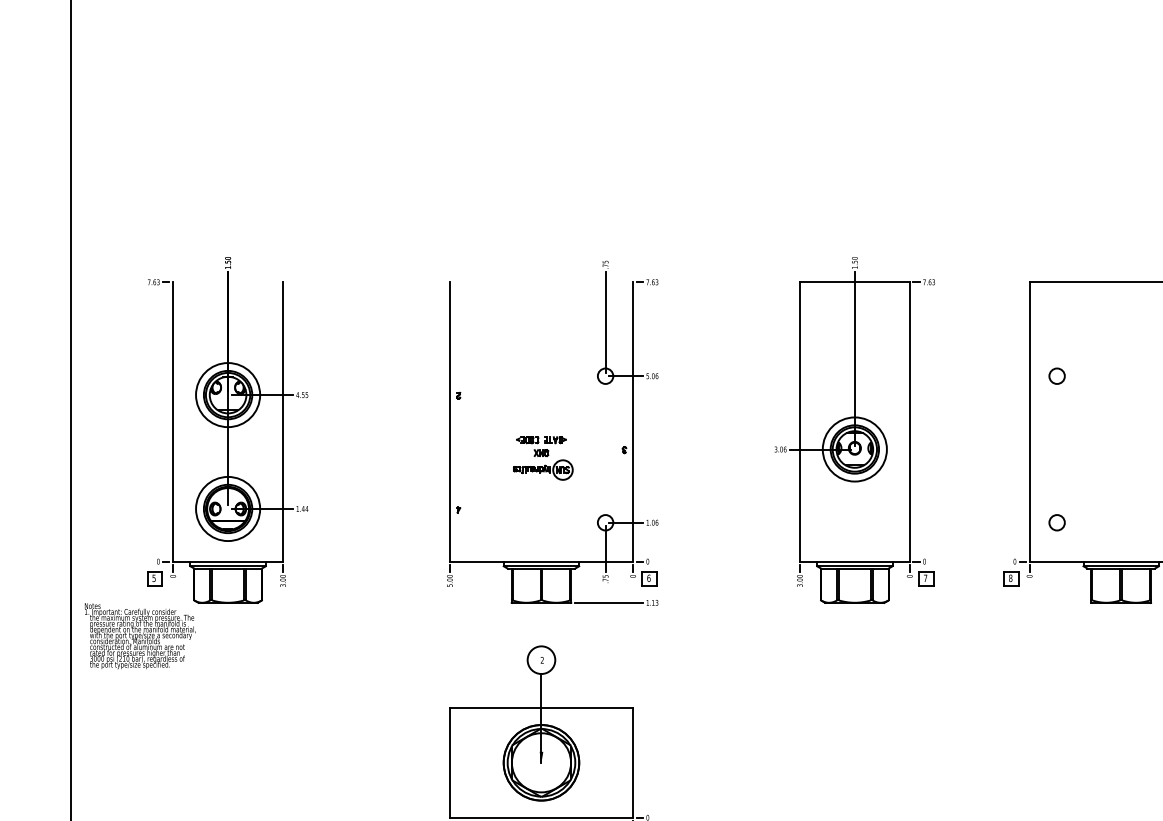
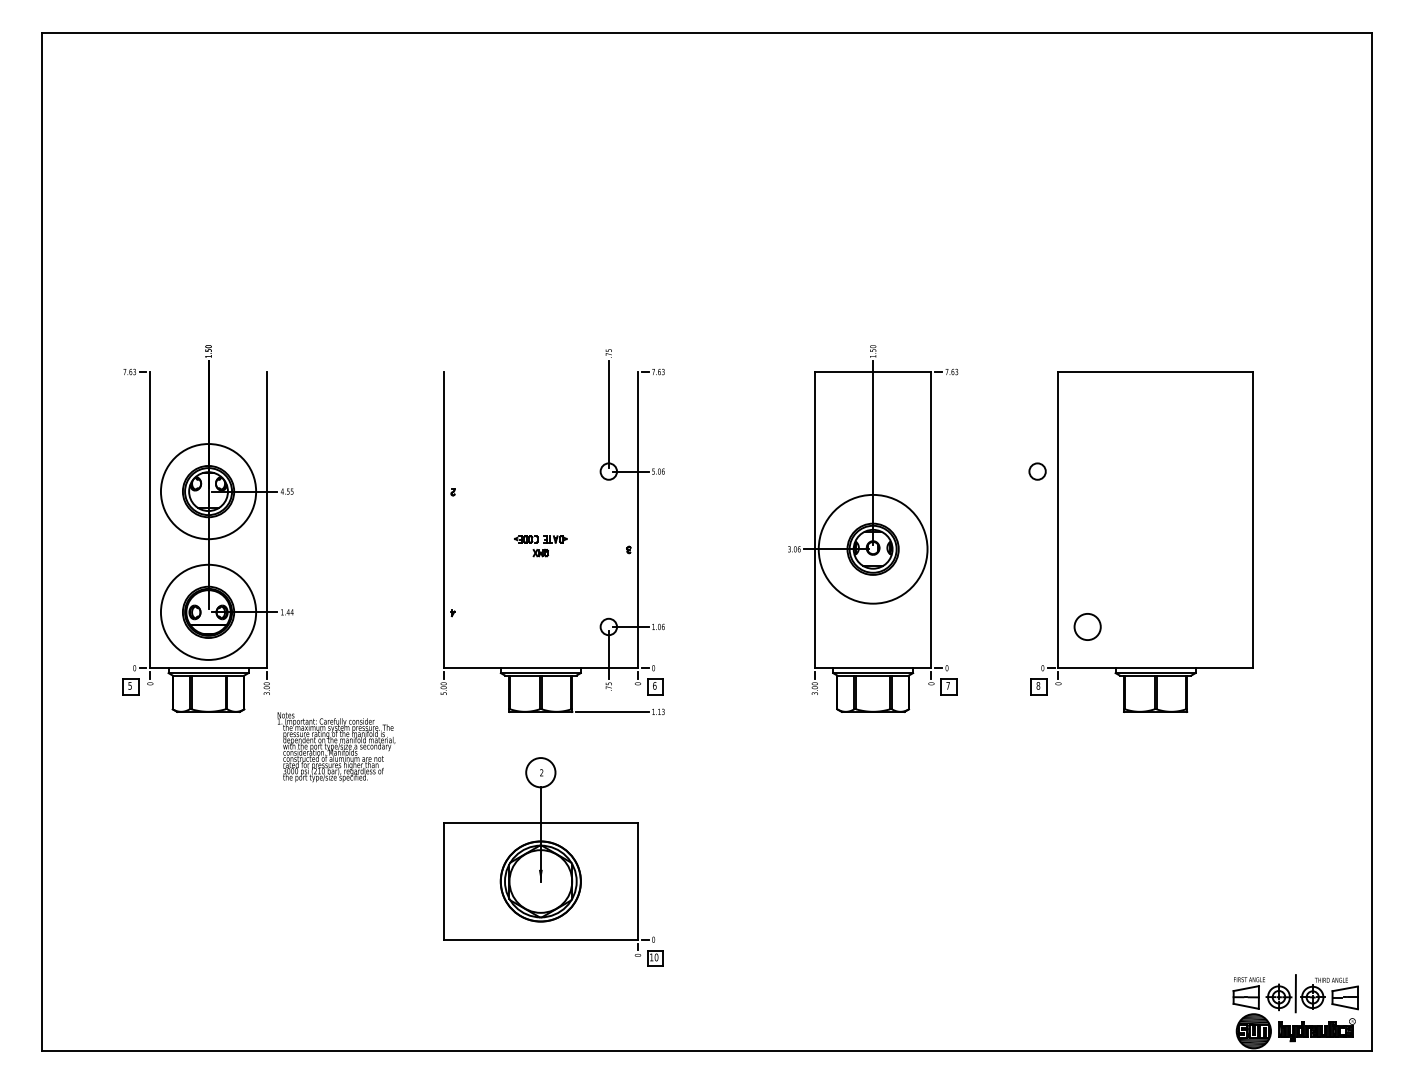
circle: (1057, 376) -> (1037, 471), moved
circle: (228, 394) -> (208, 491), size x1.4
circle: (855, 449) -> (873, 549), size x1.6
part: (543, 469) -> (542, 570), removed
circle: (228, 509) -> (208, 612), size x1.4
circle: (1057, 522) -> (1087, 626), size x1.6
text: (140, 636) -> (336, 747), moved

